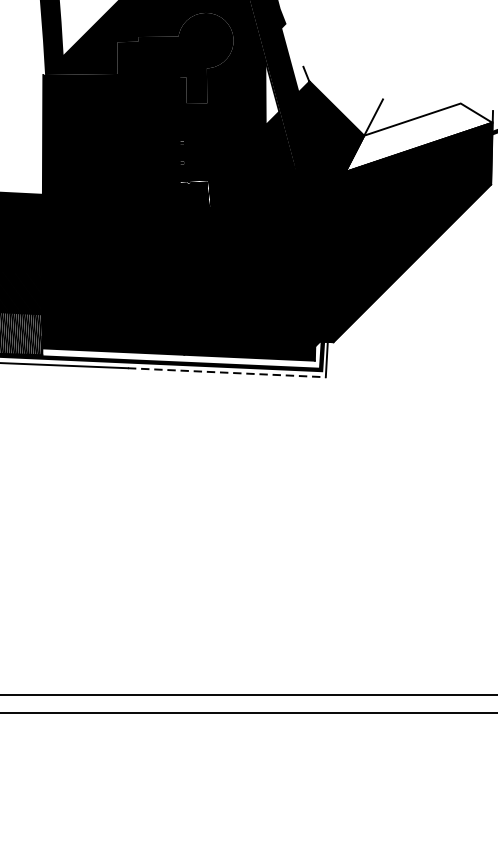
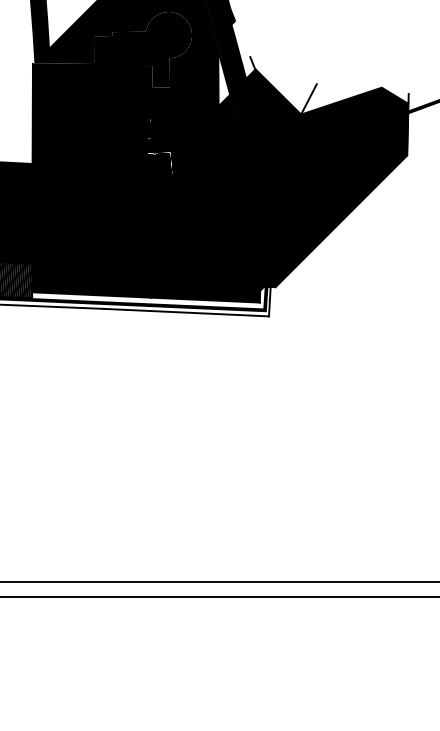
fill: (418, 136) -> (346, 115), added
line: (227, 372) -> (186, 312), dashed -> solid

